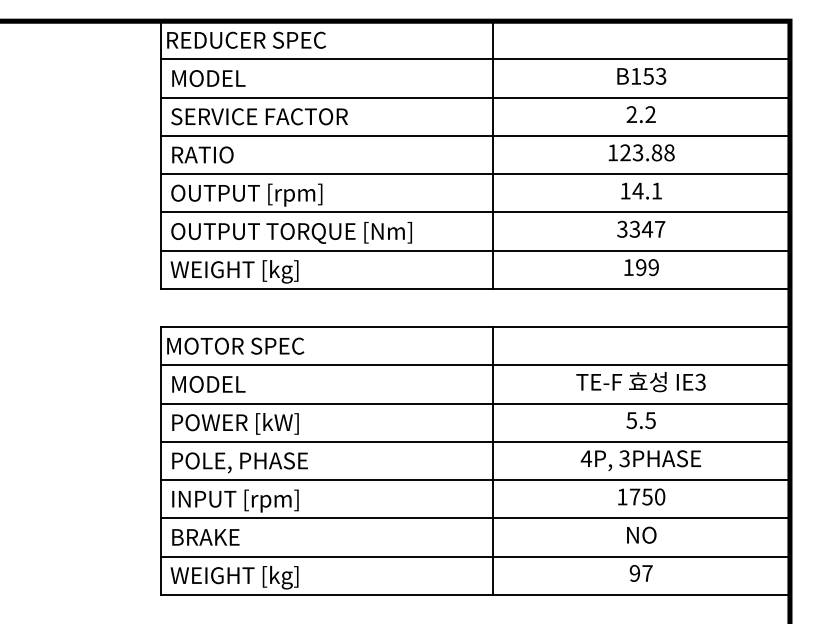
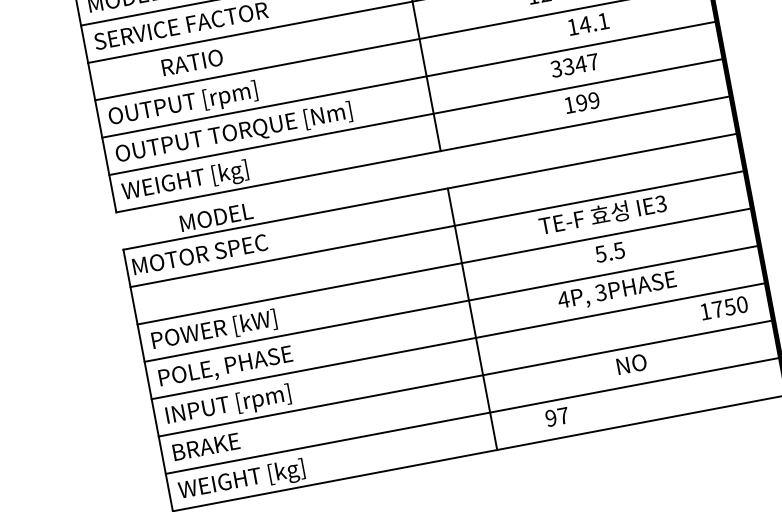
text: (202, 154) -> (191, 62), moved
text: (641, 190) -> (588, 23), moved
text: (208, 384) -> (216, 217), moved
text: (641, 496) -> (724, 307), moved
text: (640, 573) -> (556, 417), moved

